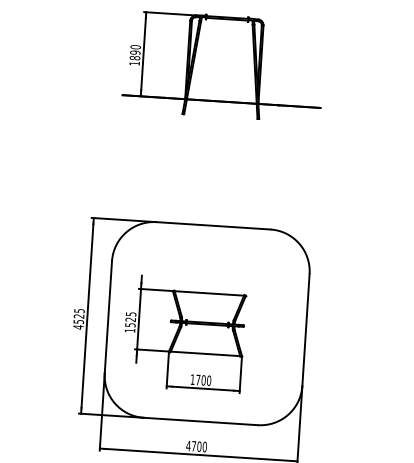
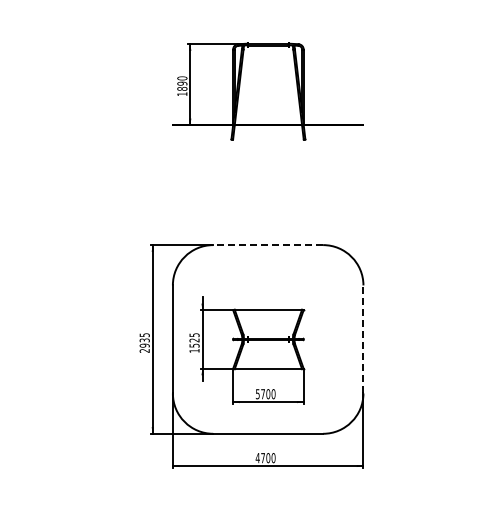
line: (213, 226) -> (268, 245), solid -> dashed
text: (78, 321) -> (144, 345), 4525 -> 2935
line: (306, 329) -> (363, 338), solid -> dashed
text: (192, 380) -> (257, 394), 1700 -> 5700

